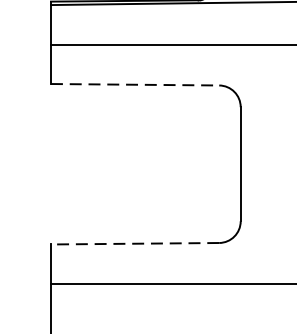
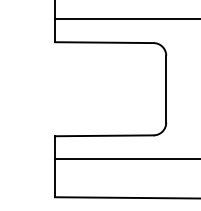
line: (135, 84) -> (104, 42), dashed -> solid
line: (133, 243) -> (103, 135), dashed -> solid

